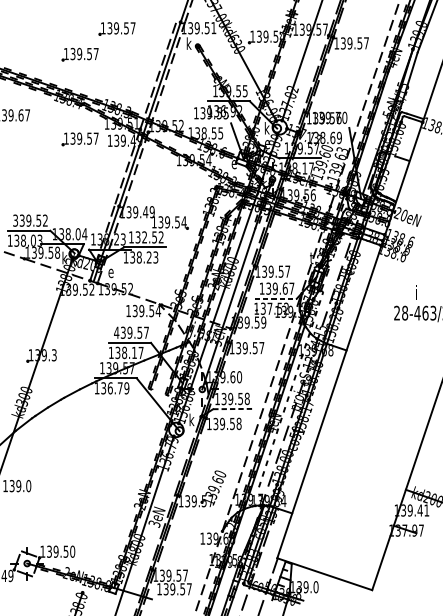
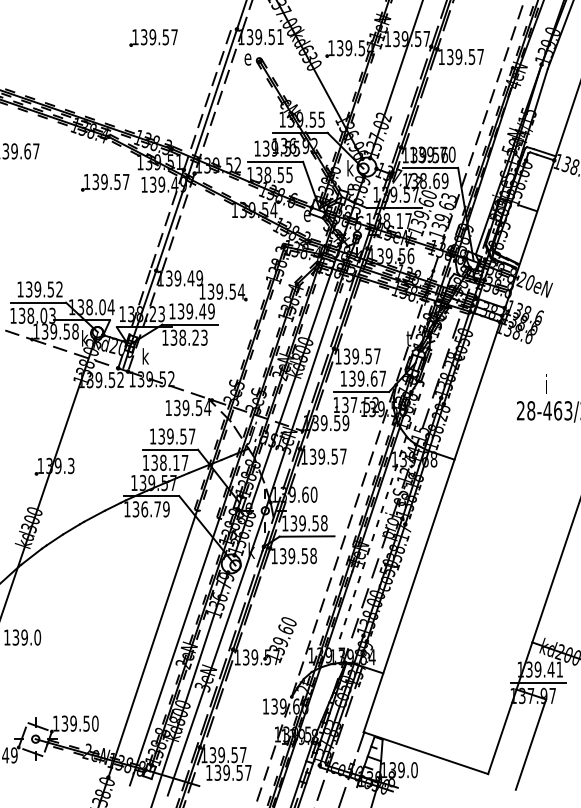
text: (188, 43) -> (247, 57), k -> e
part: (80, 54) -> (105, 71), removed
line: (210, 123) -> (275, 161), added
line: (328, 127) -> (430, 167), added
text: (15, 220) -> (20, 289), 339.52 -> 139.52
text: (152, 237) -> (200, 311), 132.52 -> 139.49
text: (110, 271) -> (145, 356), e -> k
line: (275, 298) -> (361, 391), dashed -> solid
text: (116, 332) -> (152, 436), 439.57 -> 139.57
line: (234, 409) -> (307, 536), dashed -> solid
line: (116, 490) -> (152, 643), added
line: (133, 496) -> (174, 651), added
line: (165, 497) -> (216, 652), added
line: (409, 520) -> (537, 682), added
line: (404, 567) -> (530, 744), added

